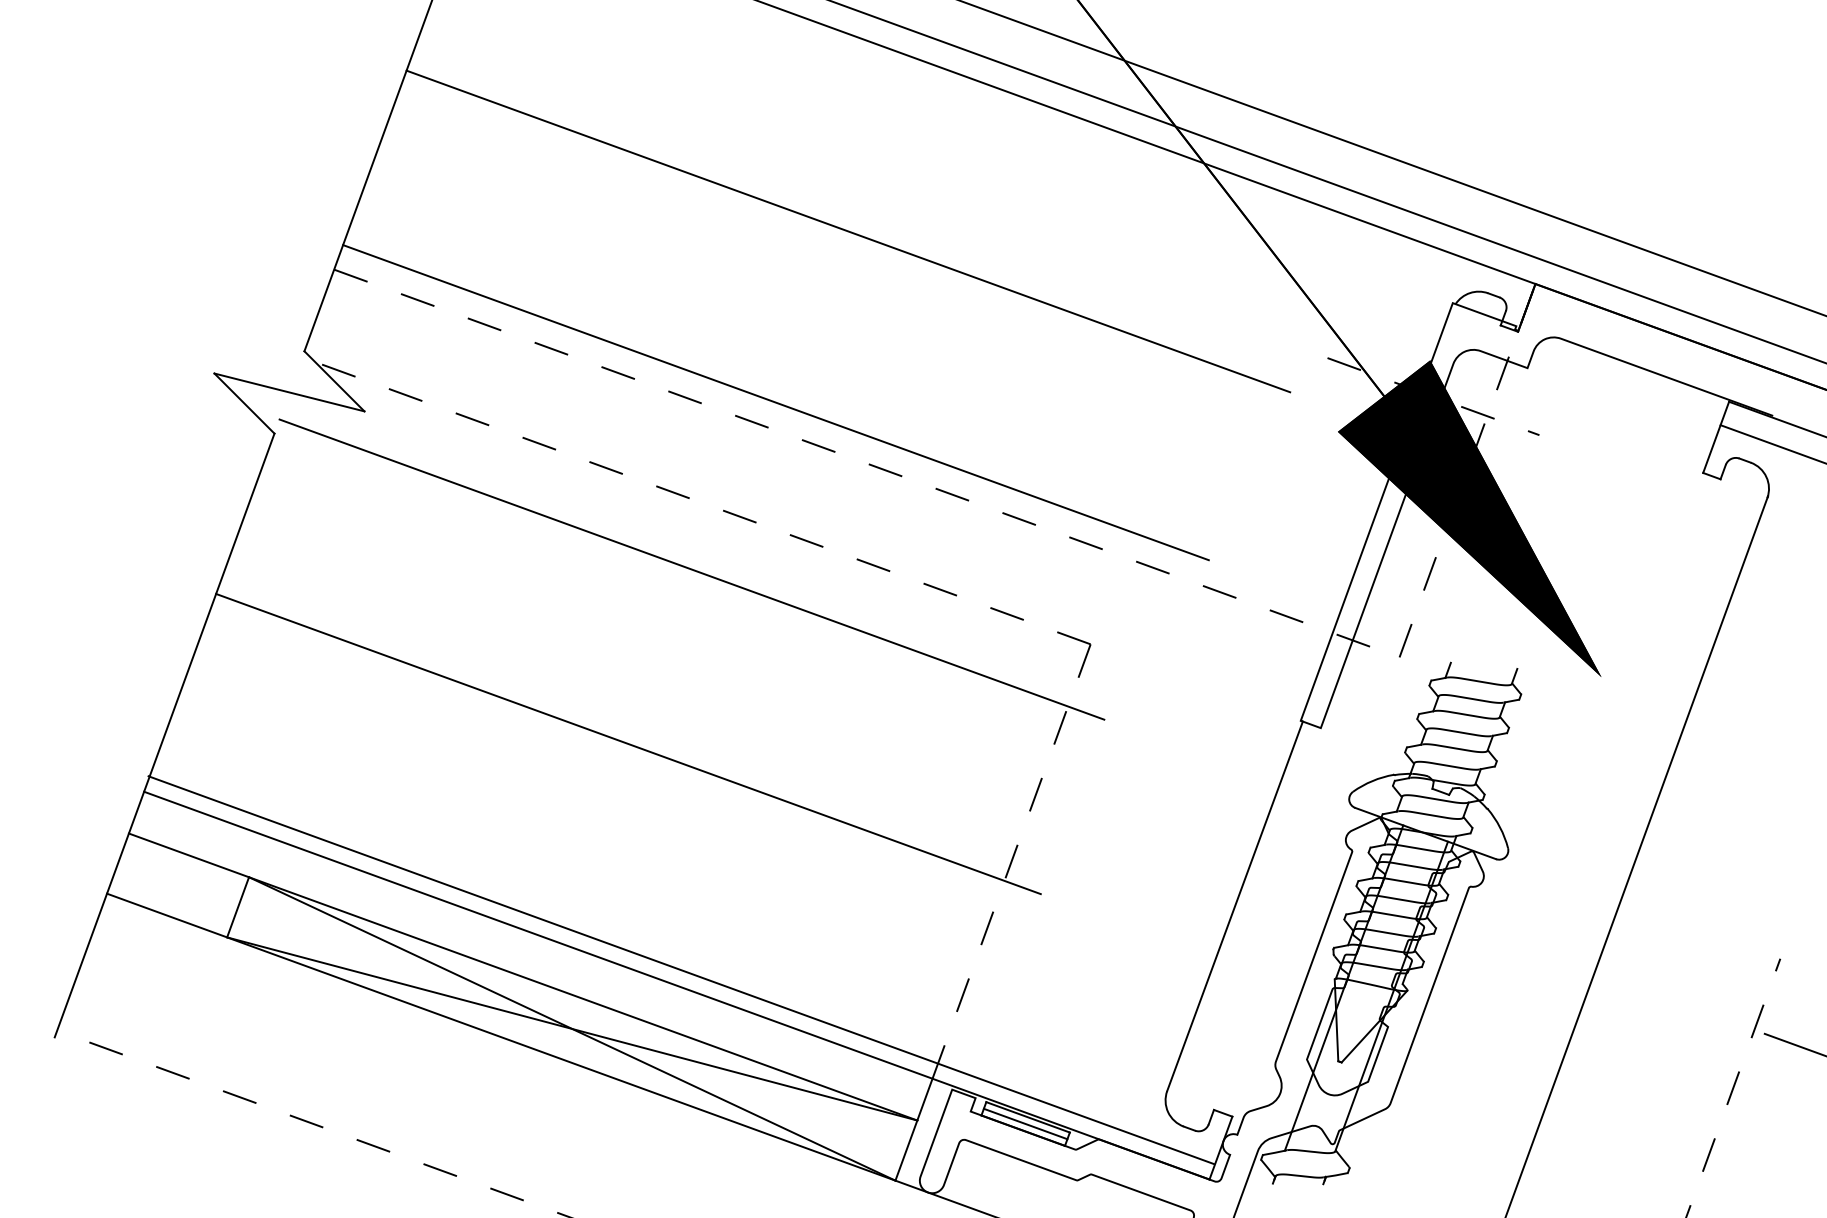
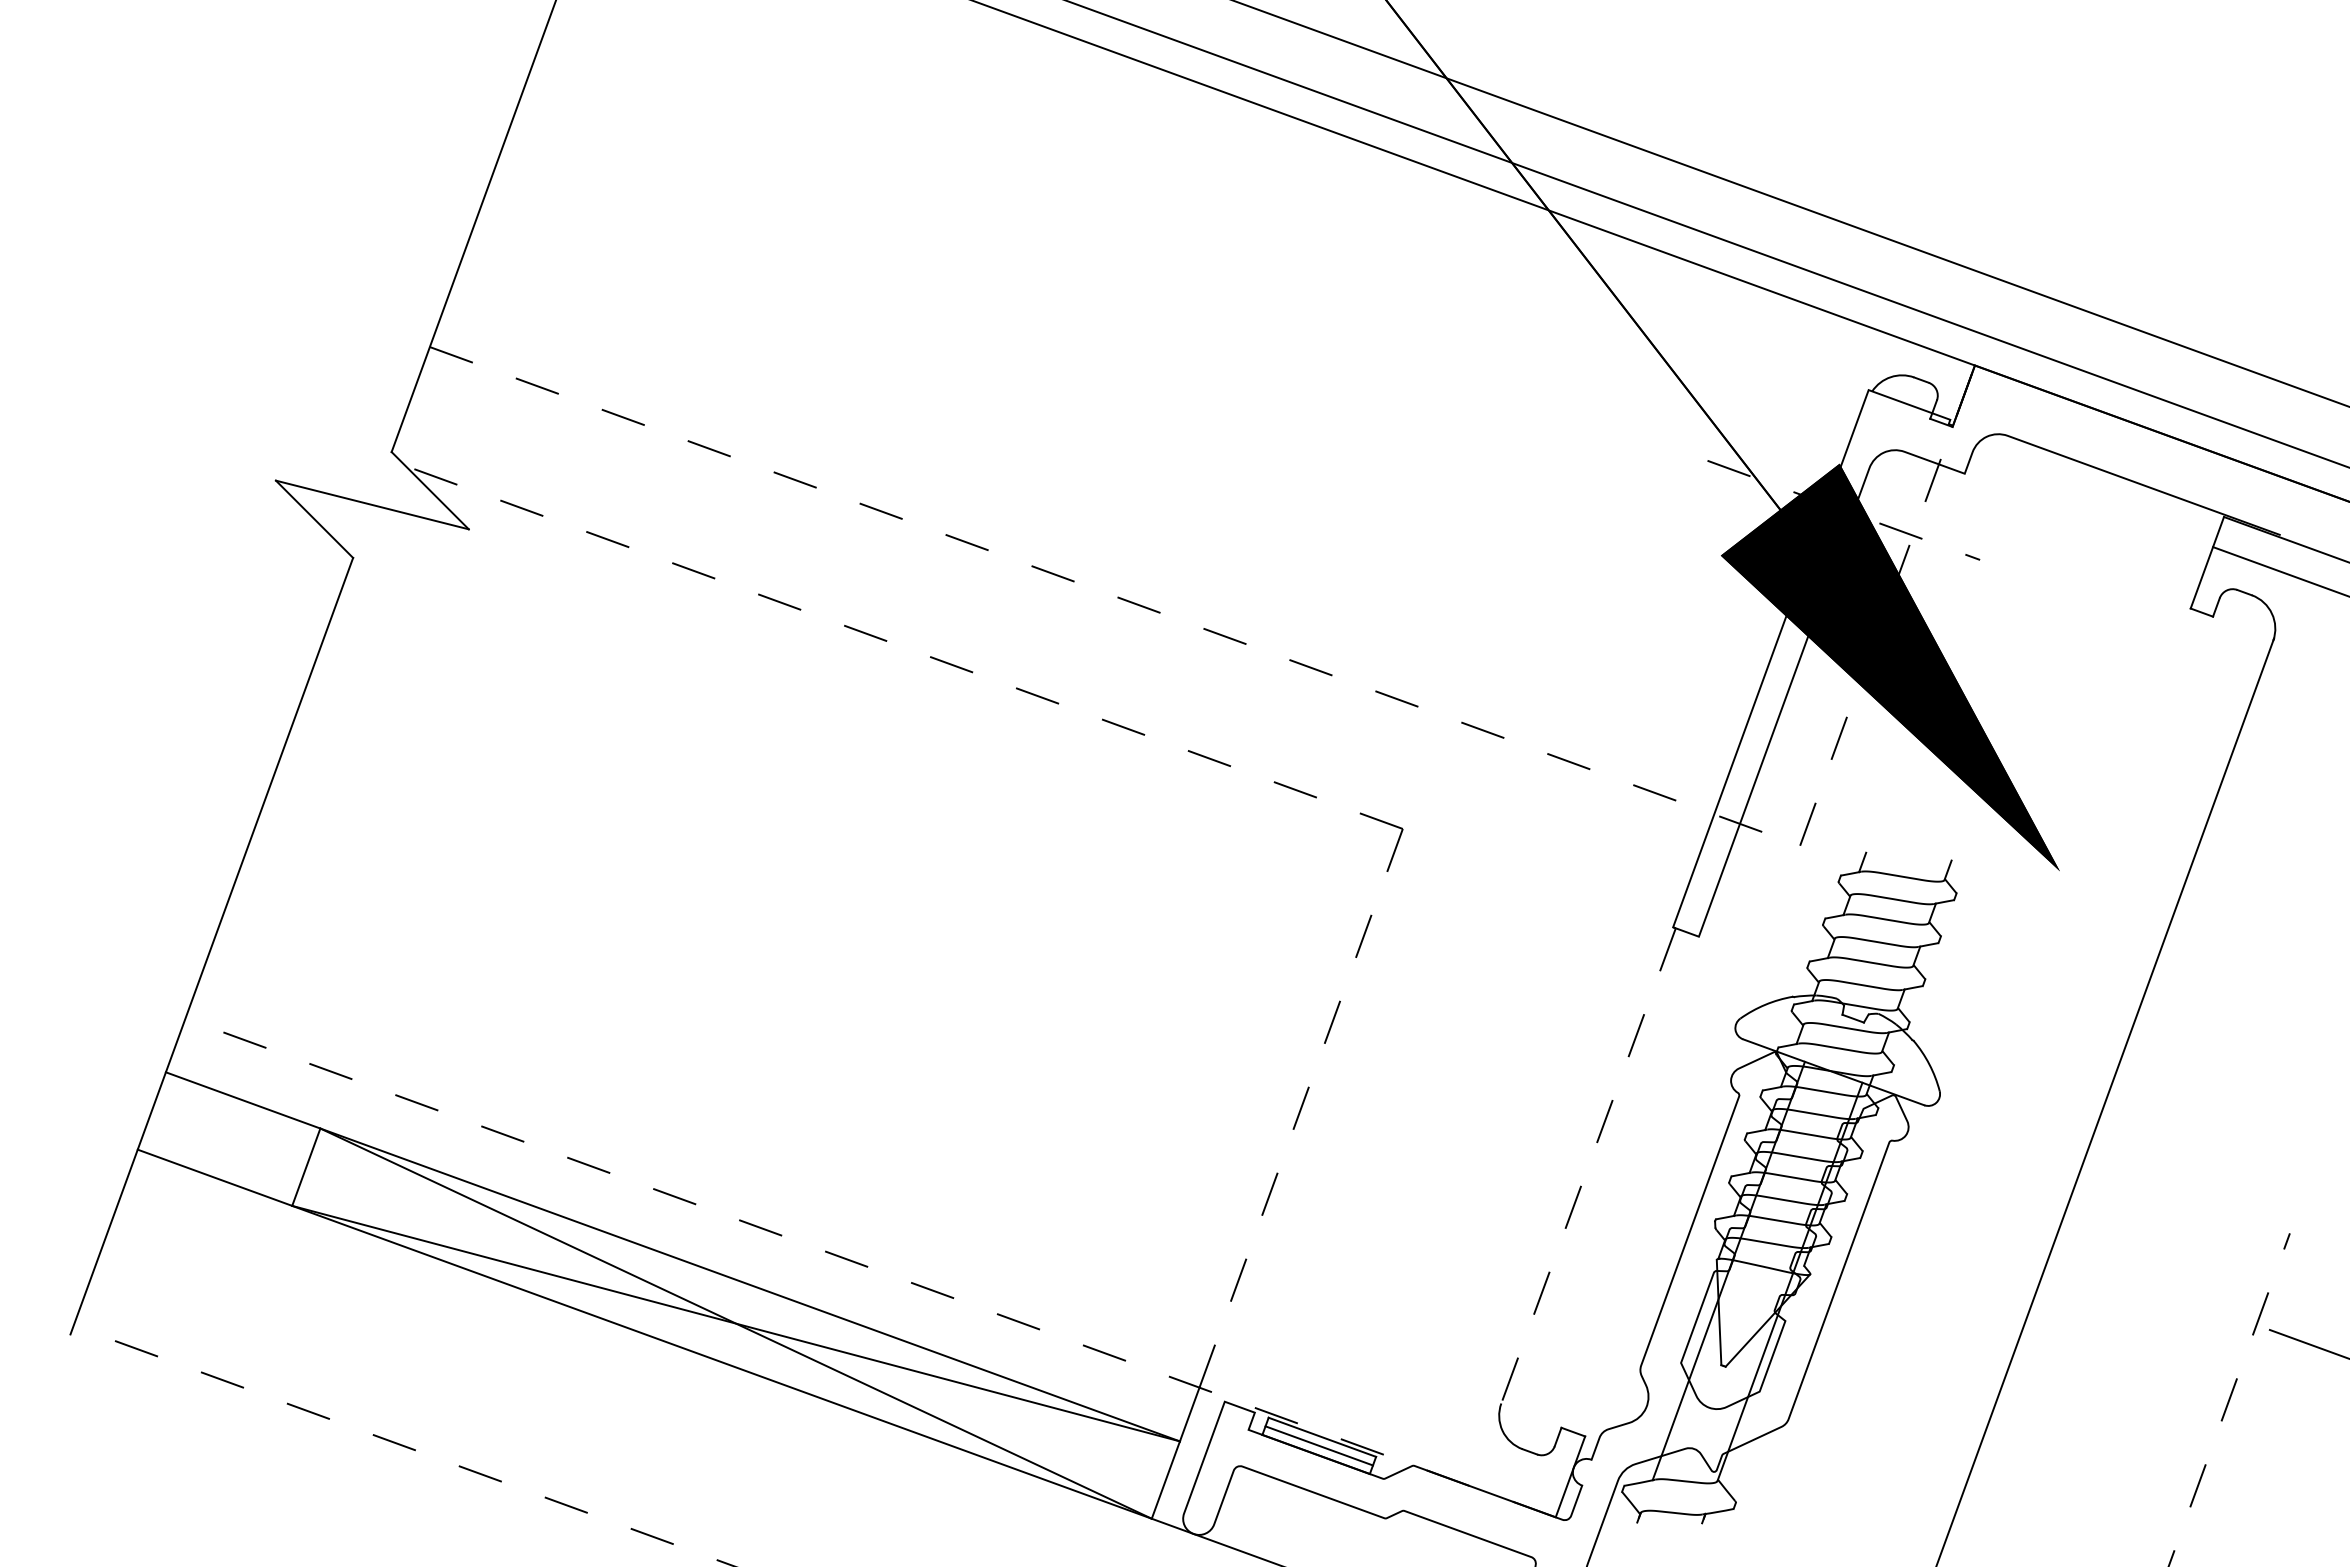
line: (848, 231) -> (1091, 297), removed
line: (775, 402) -> (997, 517), removed
line: (691, 569) -> (889, 732), removed
line: (628, 744) -> (808, 957), removed
line: (1234, 906) -> (1588, 1166), solid -> dashed
line: (681, 969) -> (876, 1247), removed
line: (676, 985) -> (870, 1267), solid -> dashed

